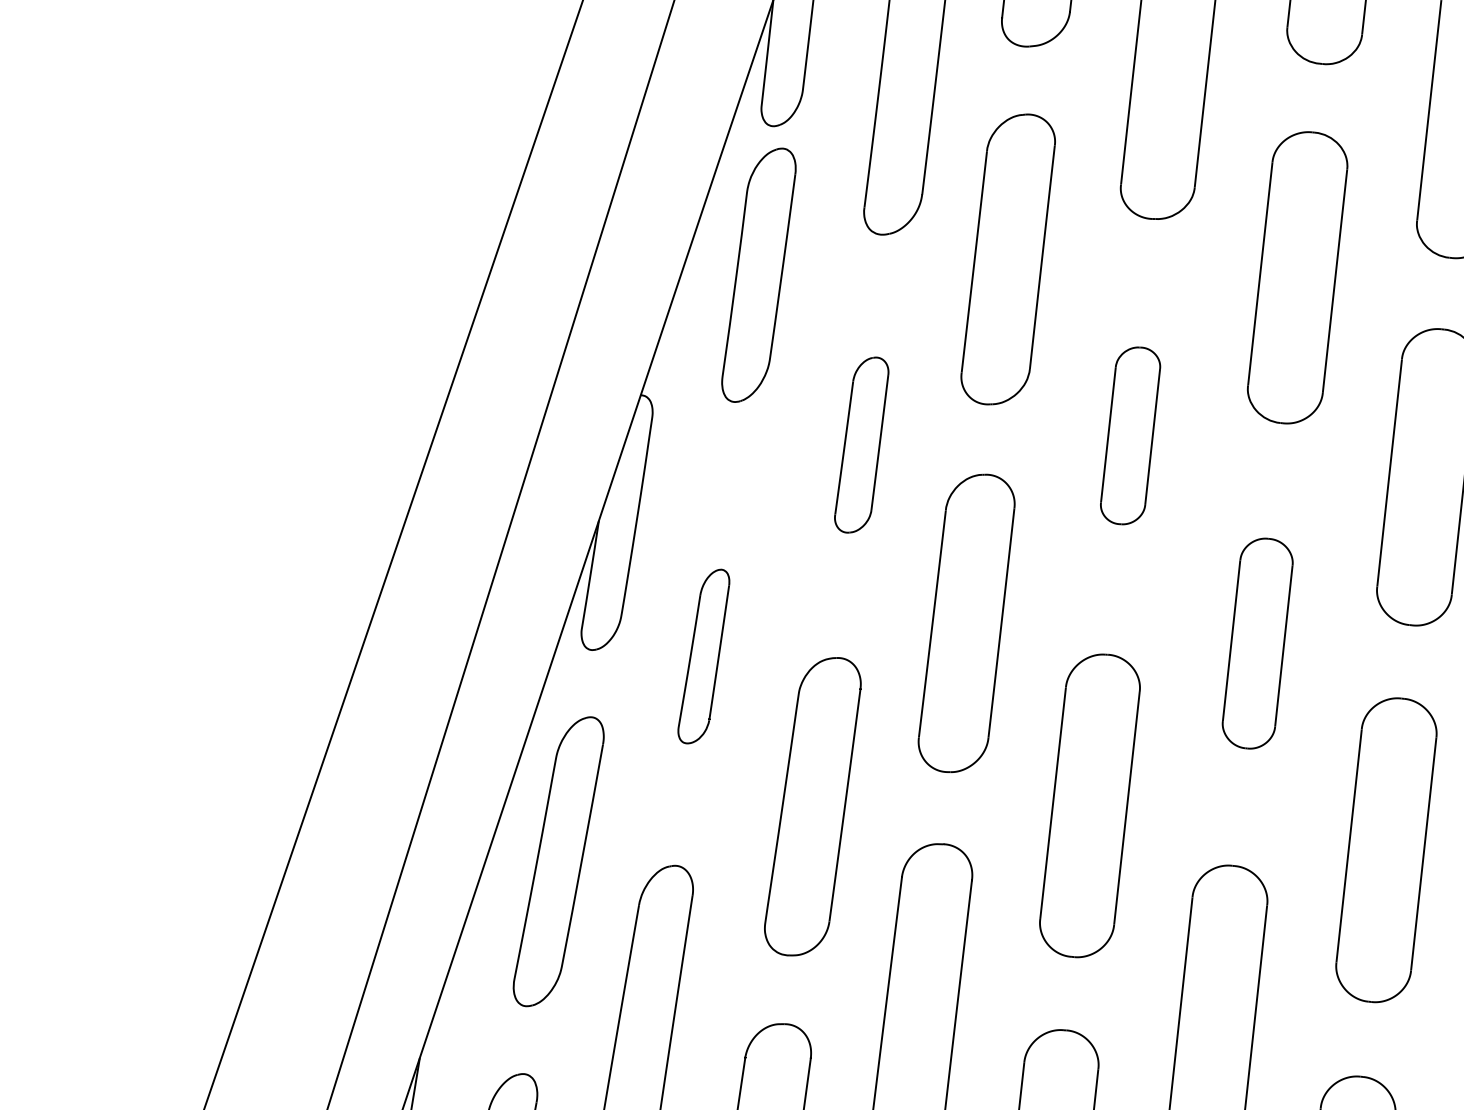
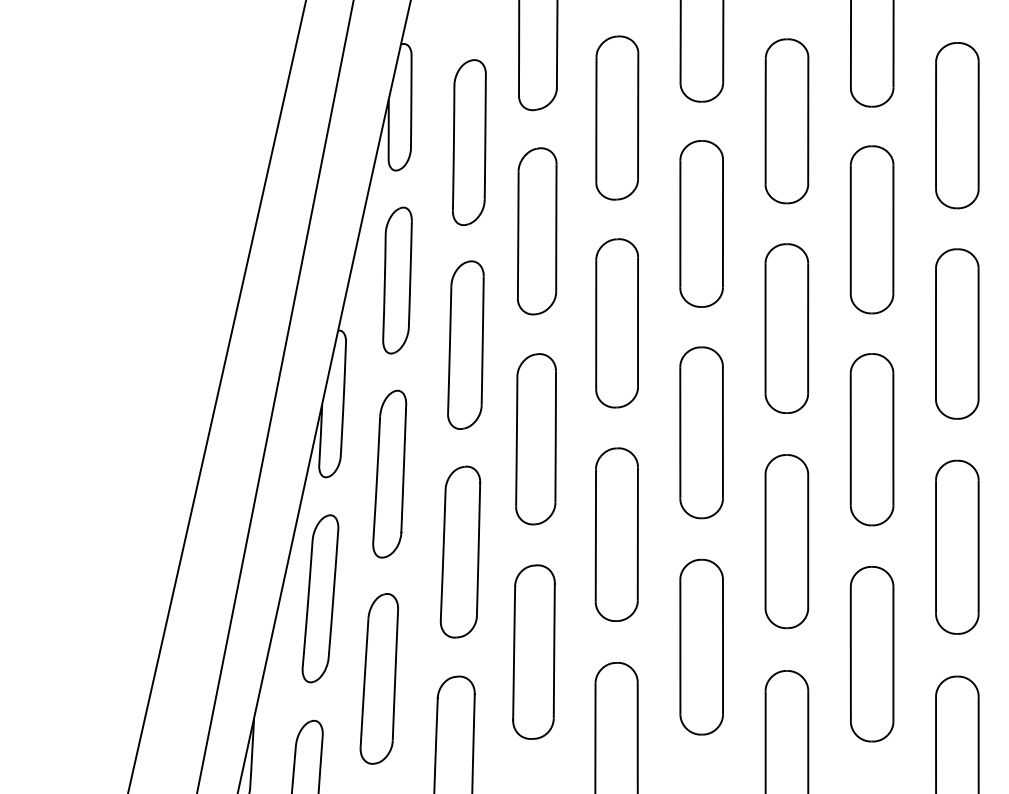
part: (758, 275) -> (397, 280), moved
part: (1129, 435) -> (616, 323), size x1.67
part: (861, 443) -> (465, 344), size x1.67
part: (1257, 642) -> (701, 432), size x1.43
part: (703, 655) -> (389, 473), size x1.67

